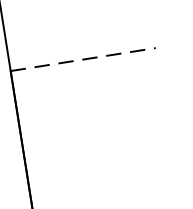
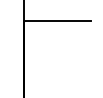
line: (84, 58) -> (58, 20), dashed -> solid

